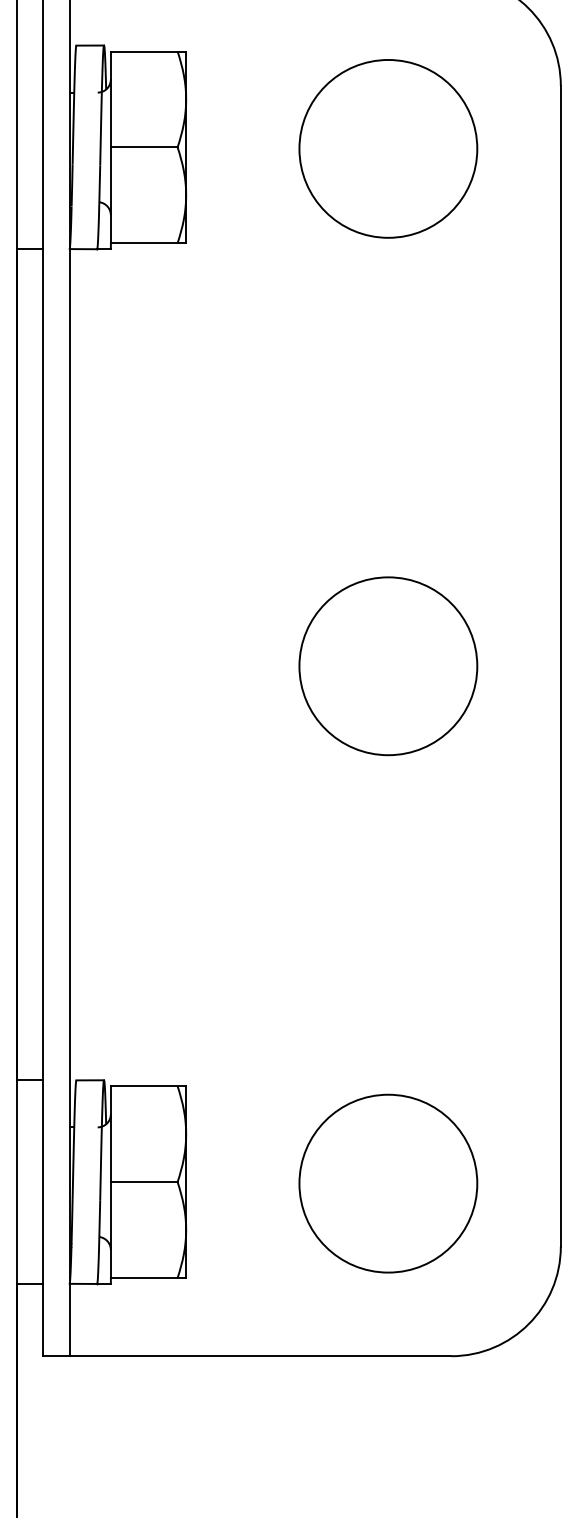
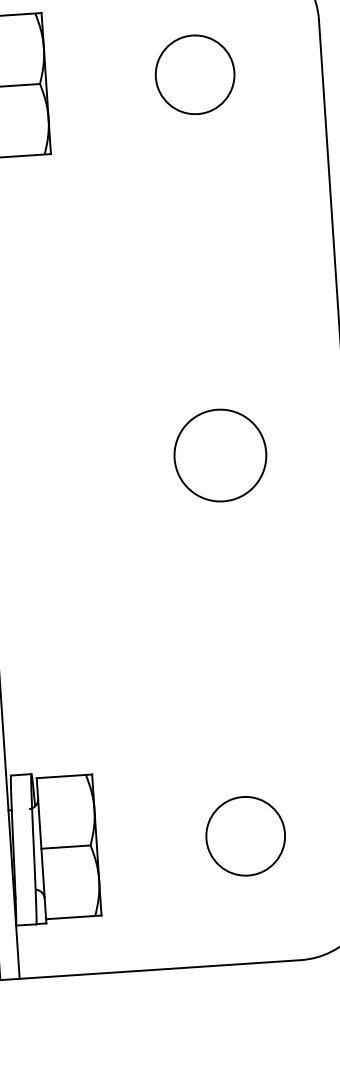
circle: (388, 148) -> (195, 74), size x0.6
circle: (388, 666) -> (220, 455), size x0.7
circle: (388, 1183) -> (245, 836), size x0.6

